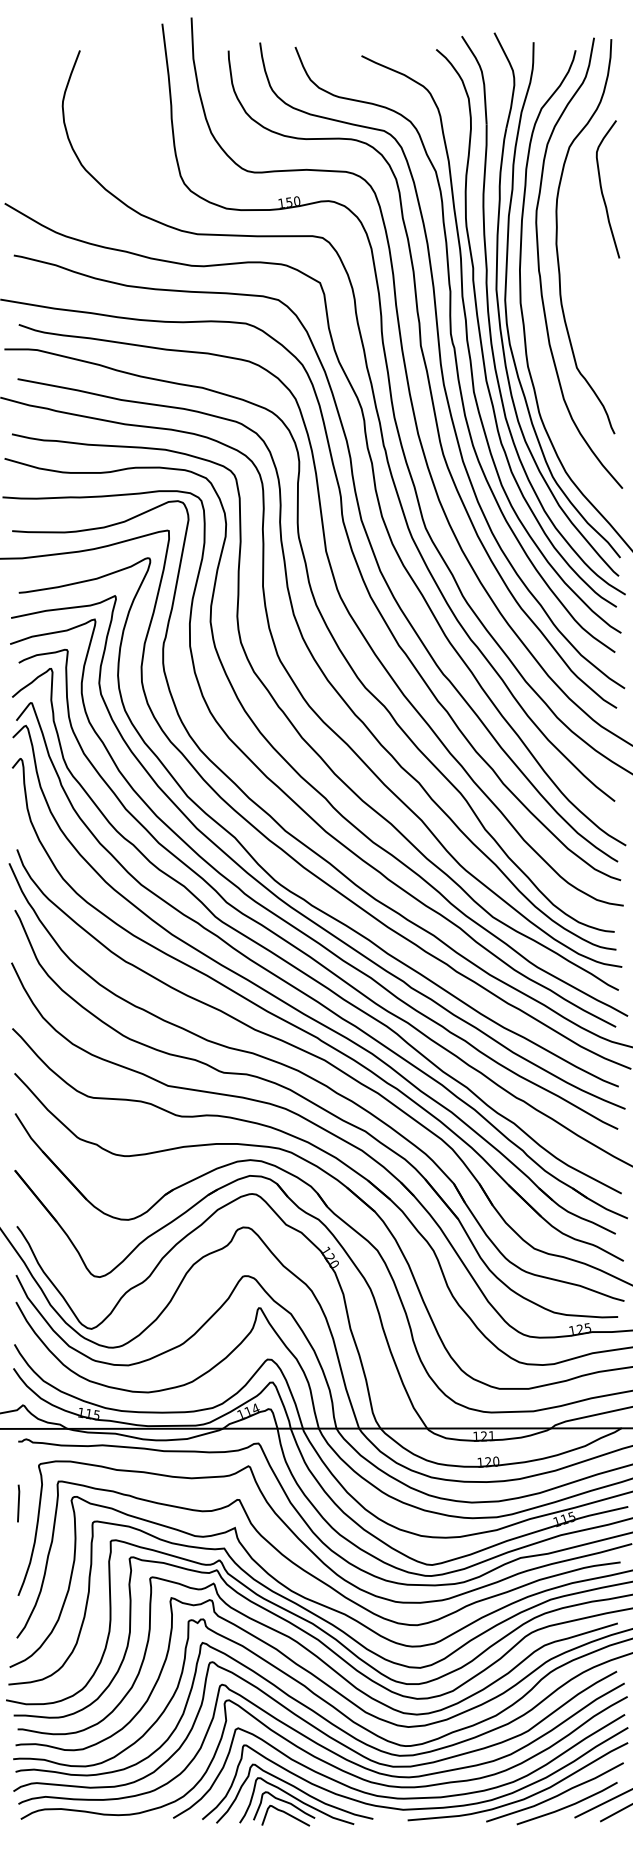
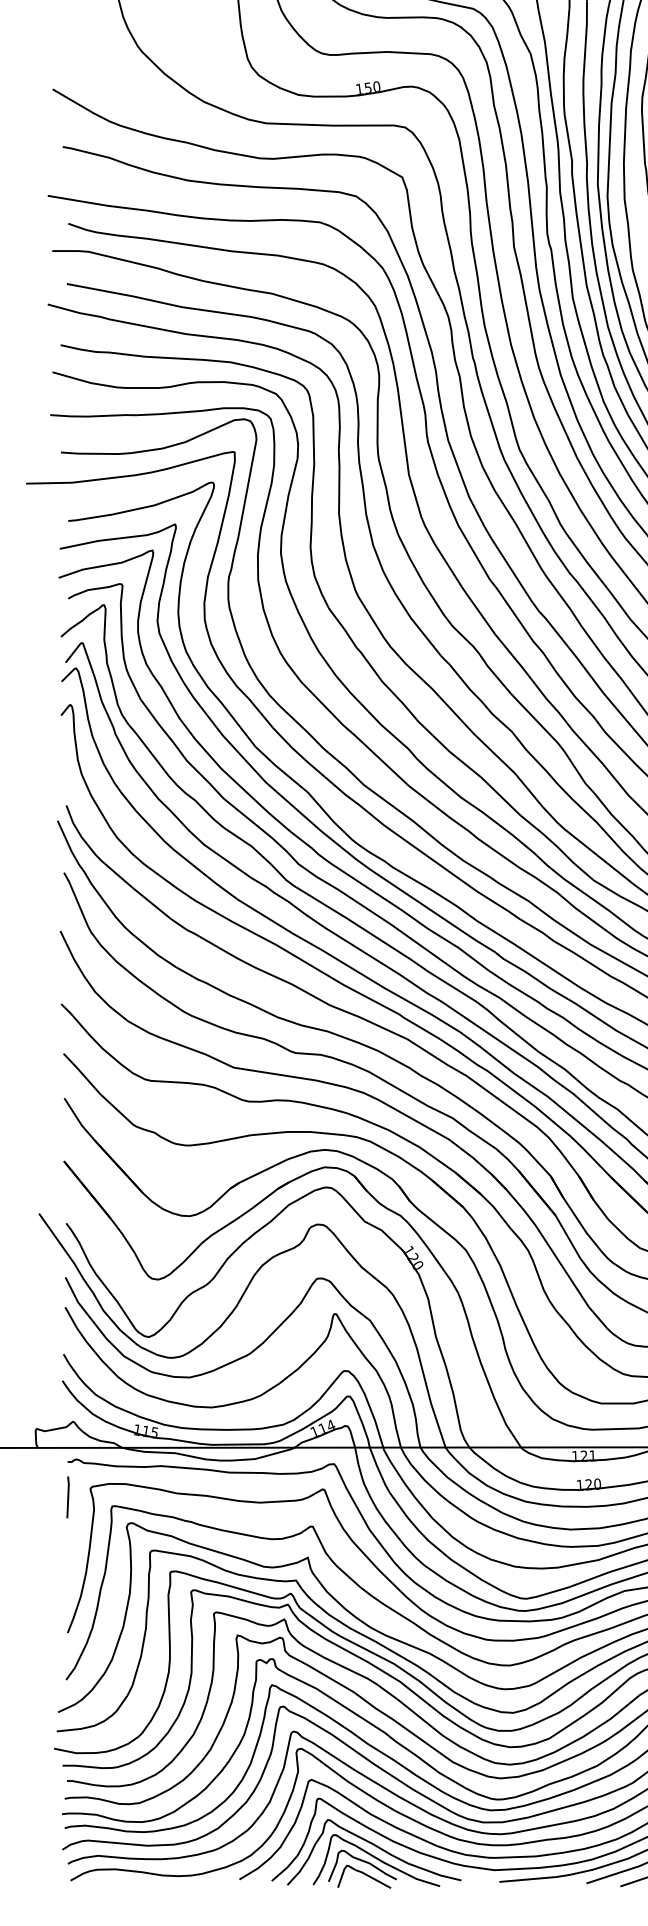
line: (18, 1503) -> (67, 1497), moved

